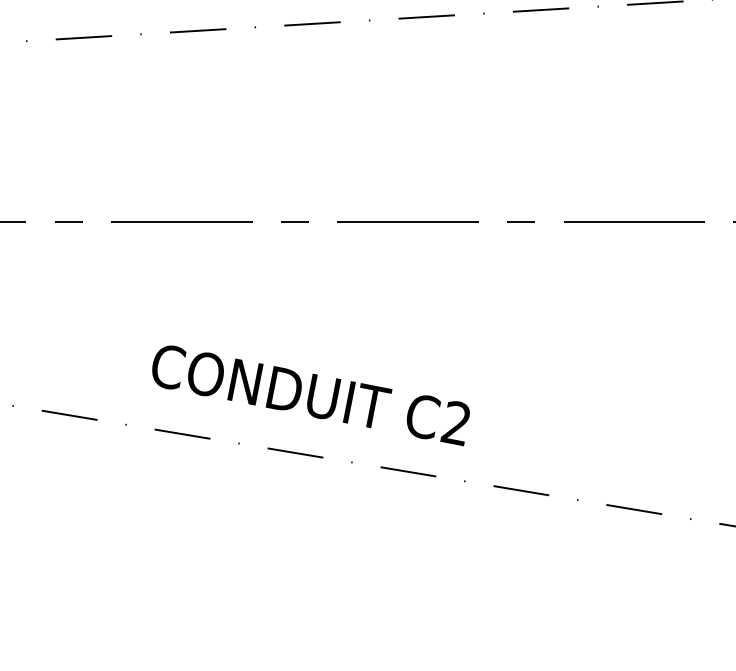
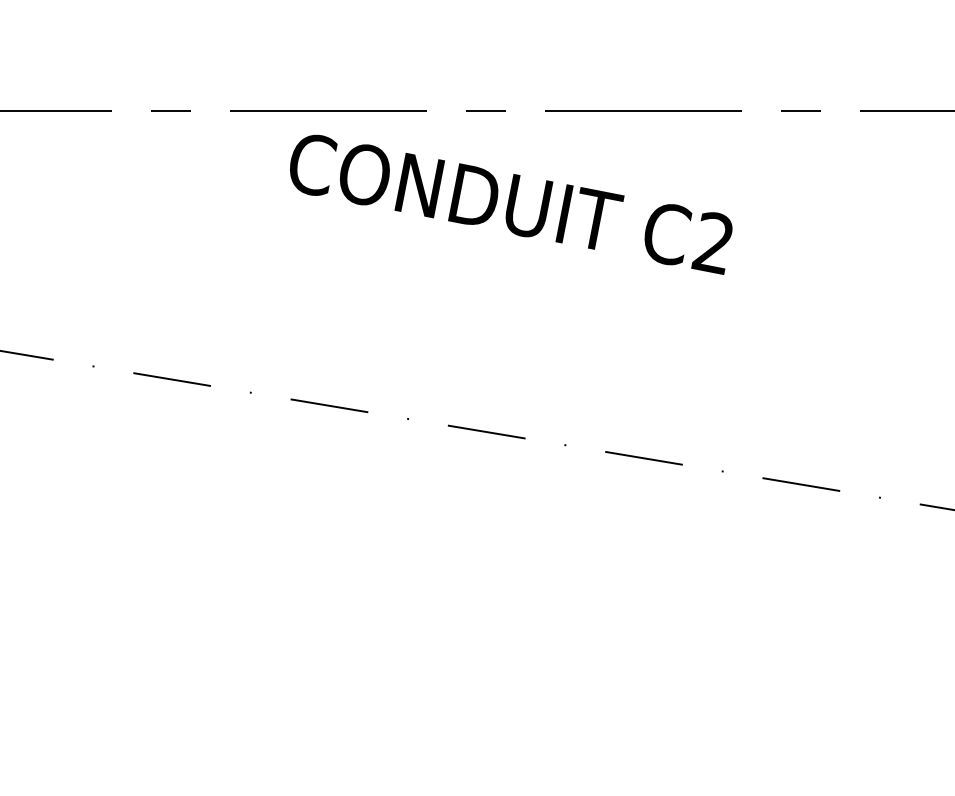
text: (310, 395) -> (510, 204), moved

